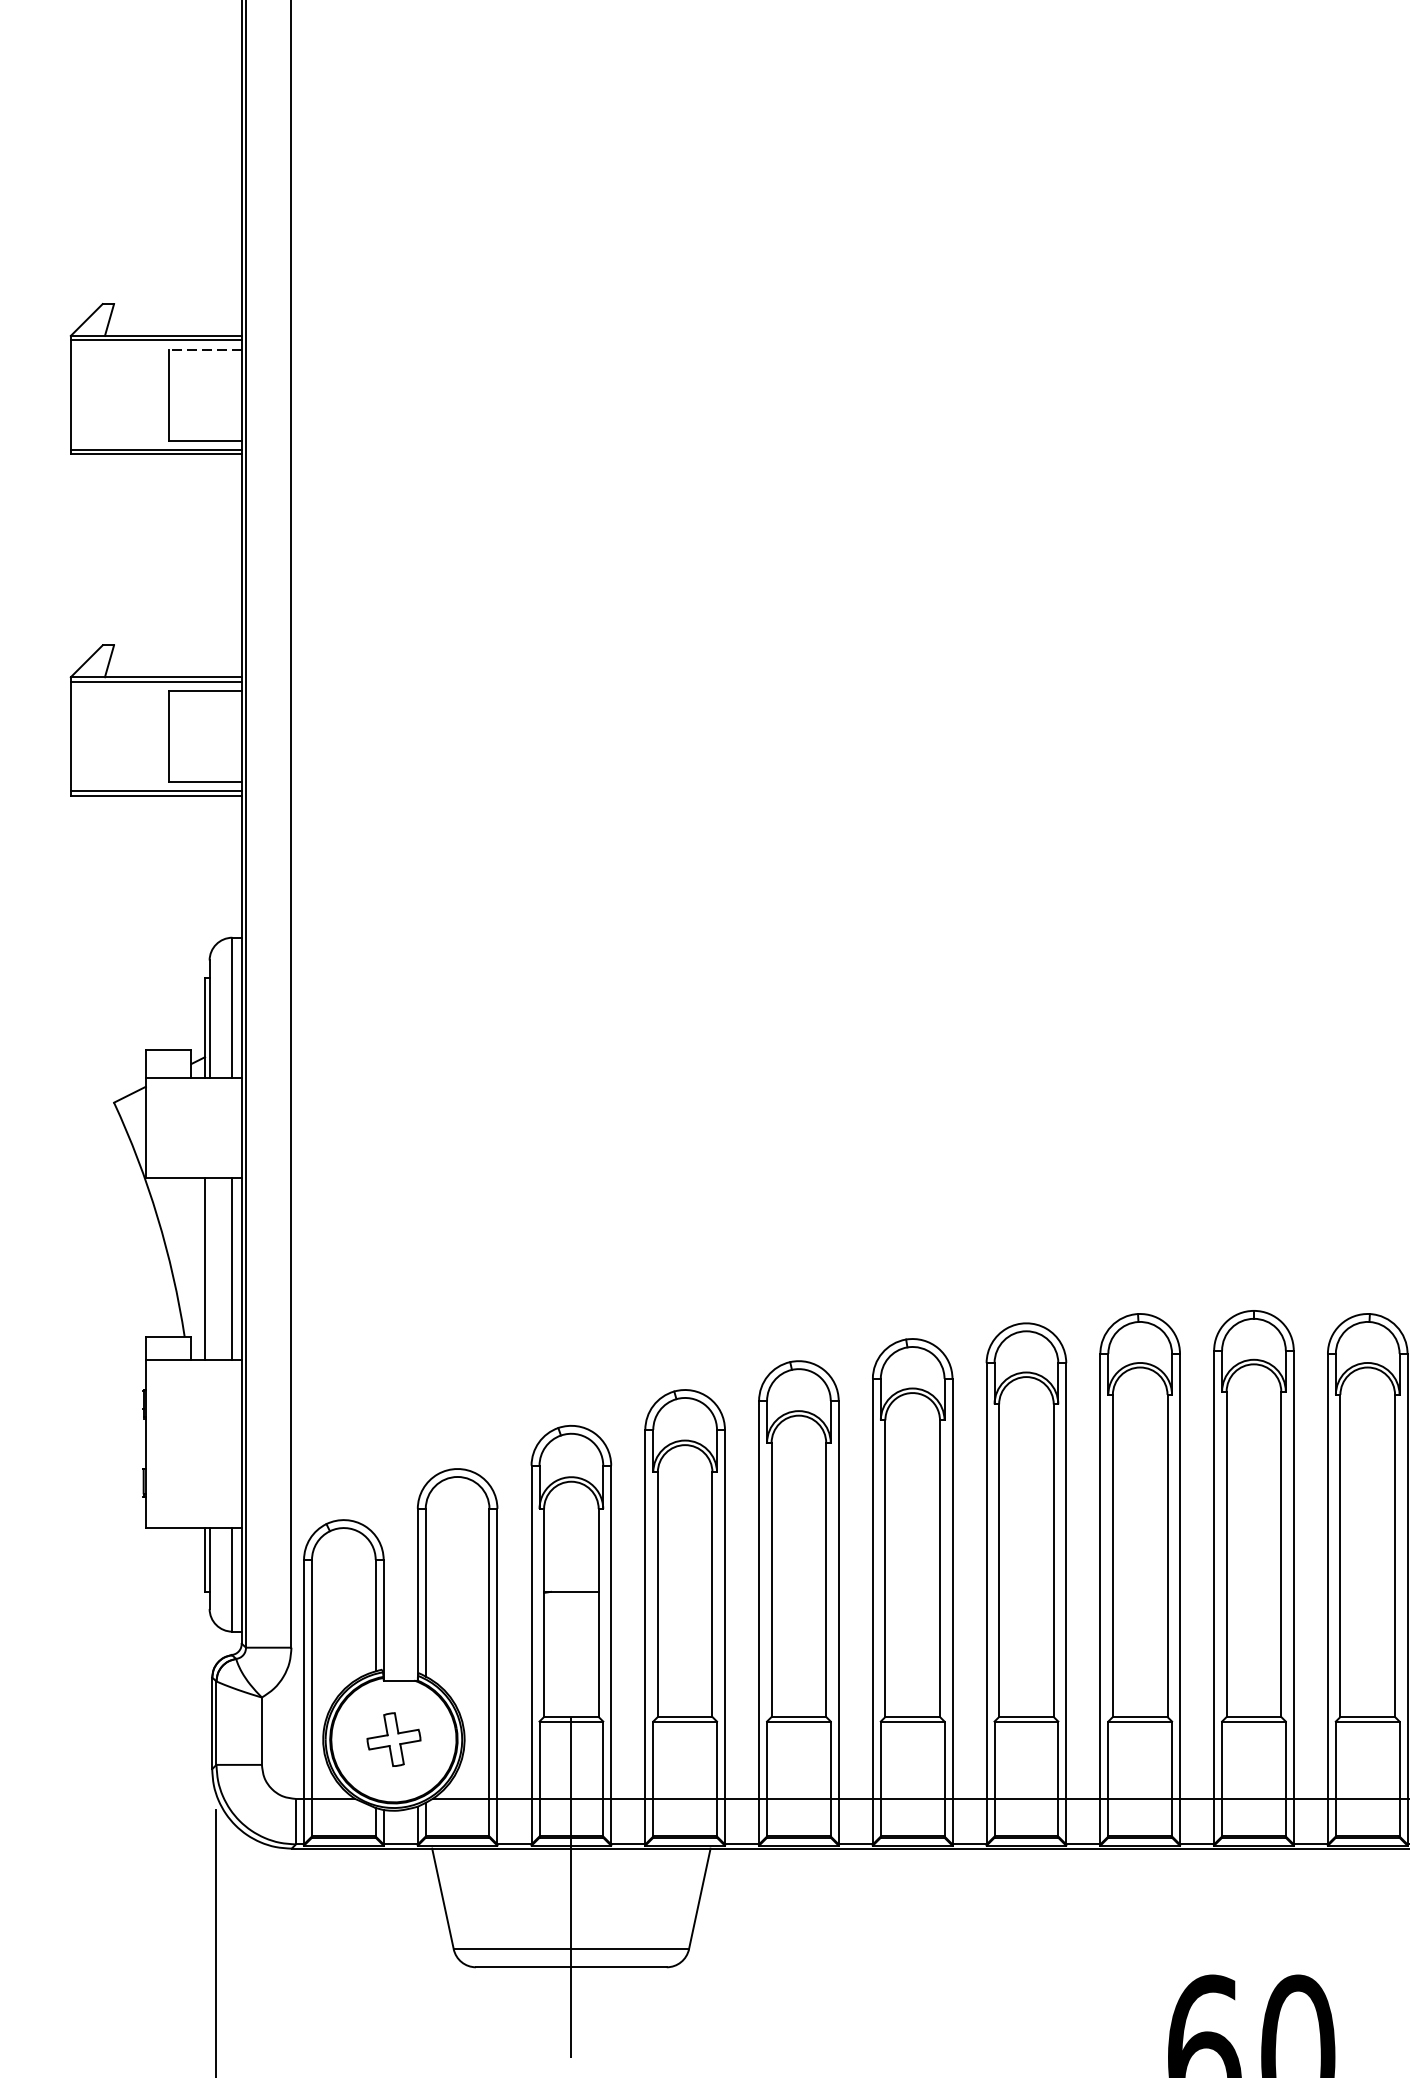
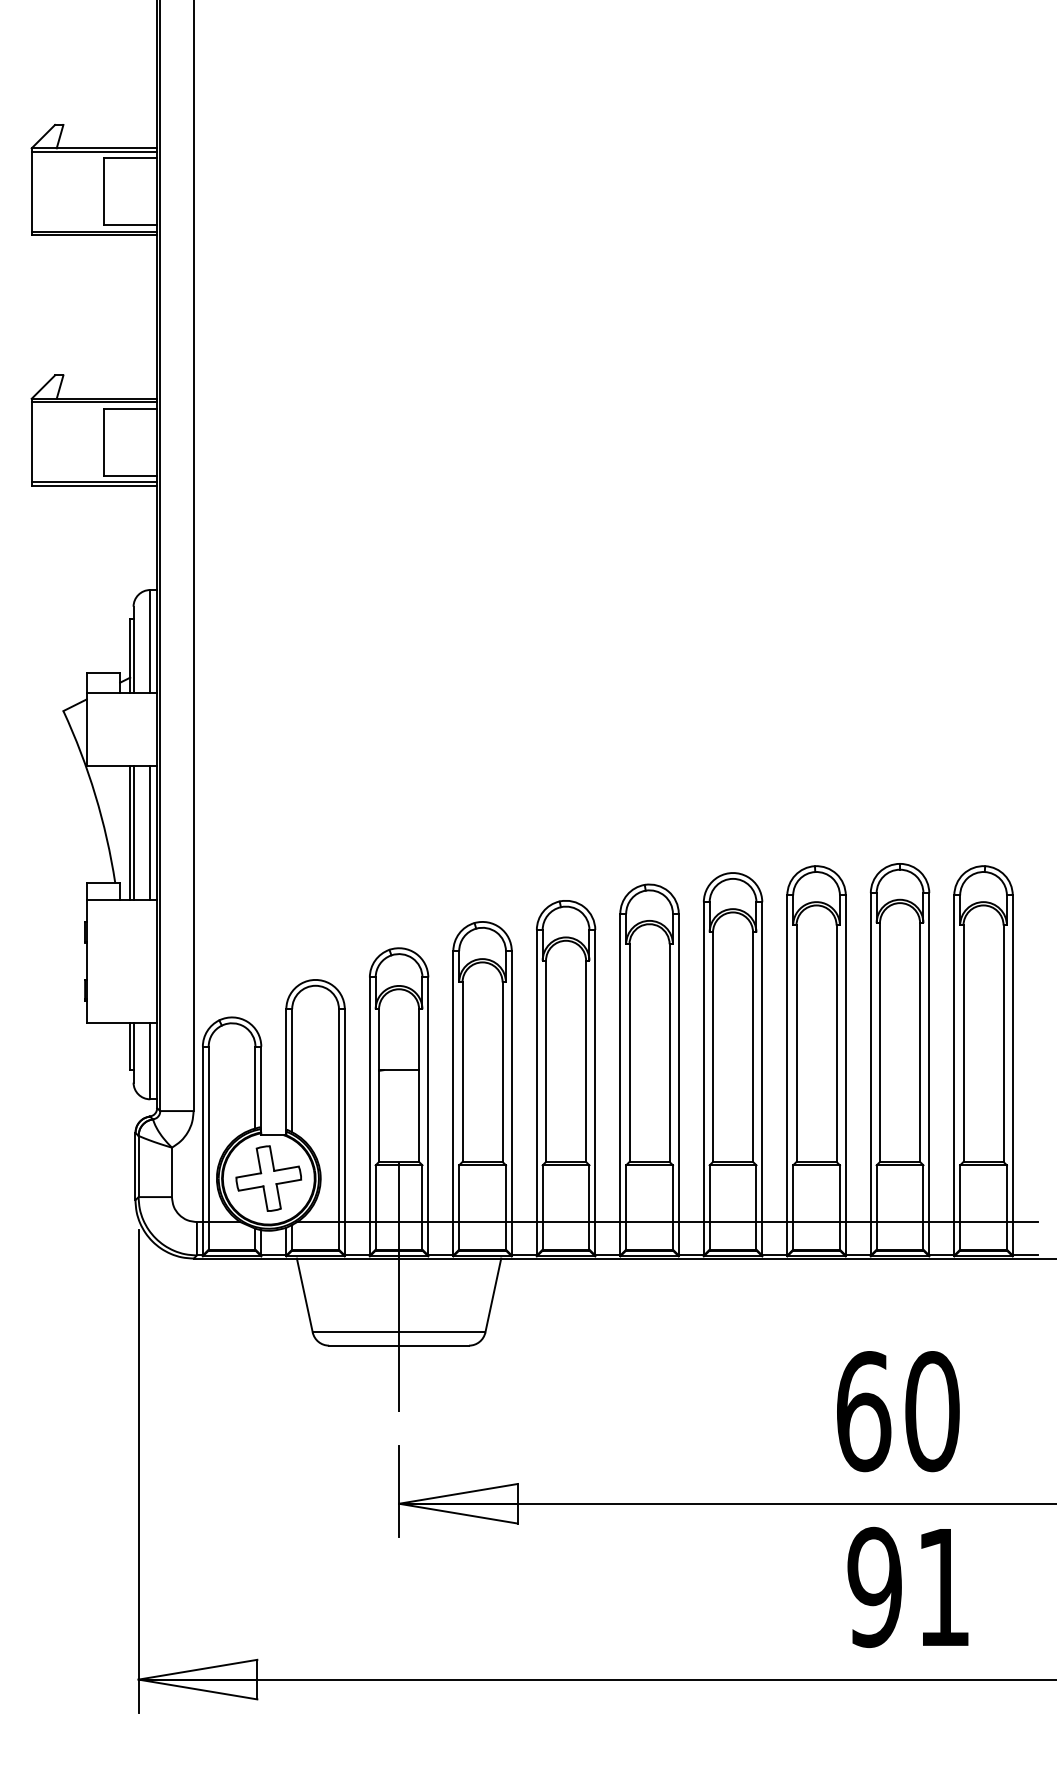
line: (205, 349) -> (130, 158), dashed -> solid
line: (209, 1268) -> (133, 832), added
part: (393, 1739) -> (268, 1178), size x1.67

